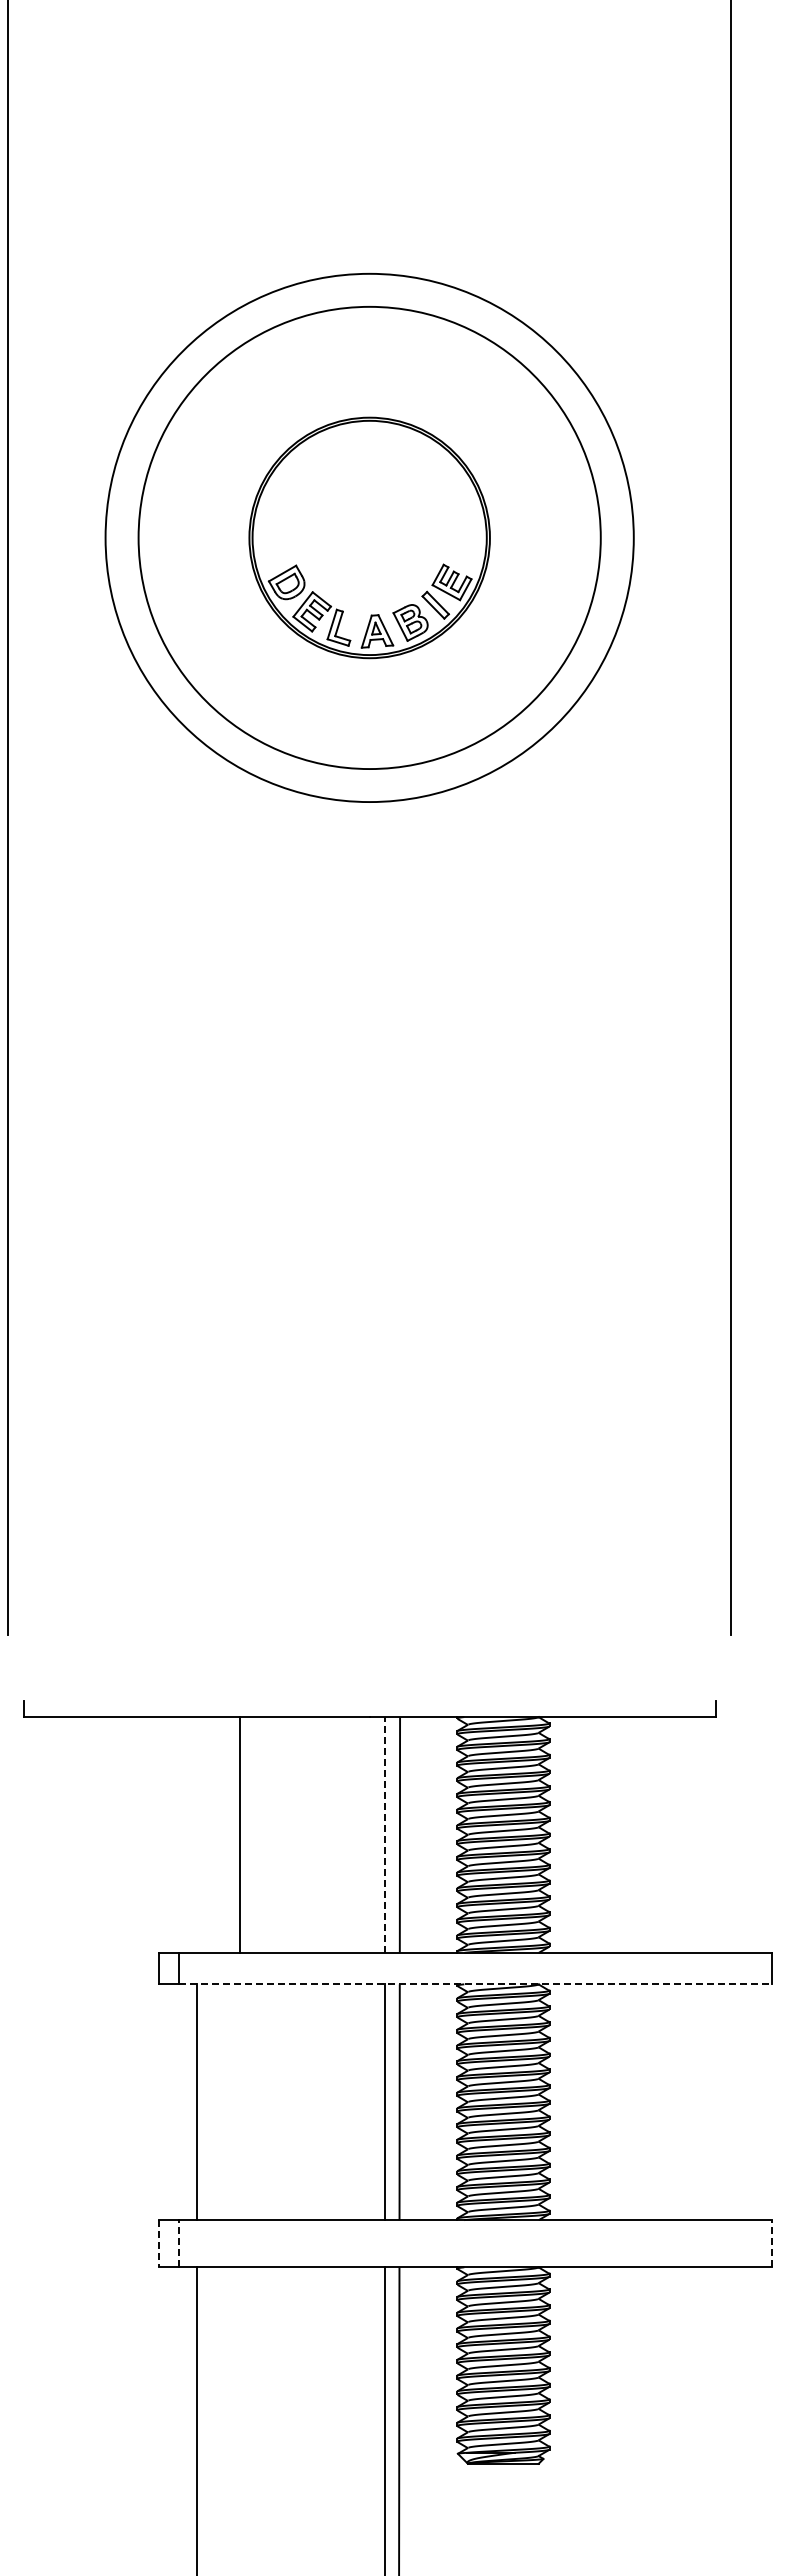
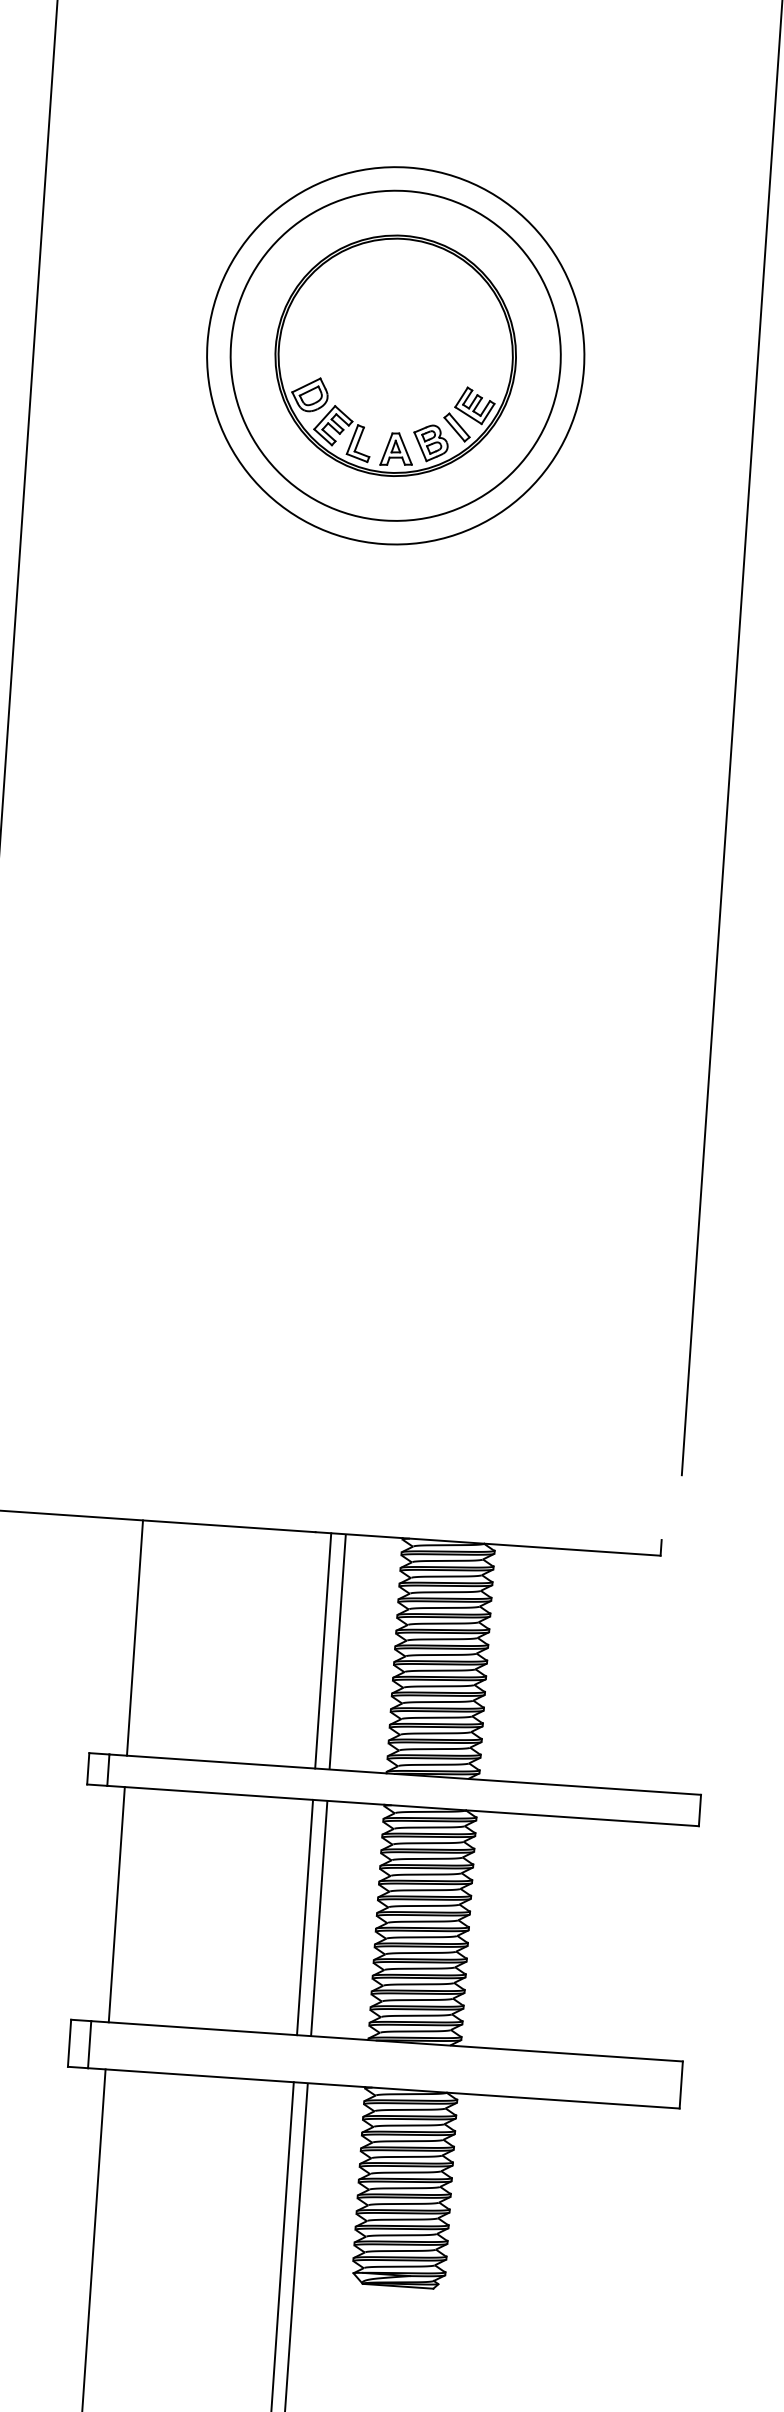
circle: (369, 537) -> (395, 355), size x0.71
circle: (369, 537) -> (395, 355), size x0.71
line: (239, 1834) -> (134, 1637), moved
line: (385, 1834) -> (323, 1650), dashed -> solid
line: (476, 1984) -> (403, 1806), dashed -> solid
line: (159, 2243) -> (70, 2043), dashed -> solid
line: (179, 2243) -> (89, 2044), dashed -> solid
line: (772, 2243) -> (681, 2084), dashed -> solid

